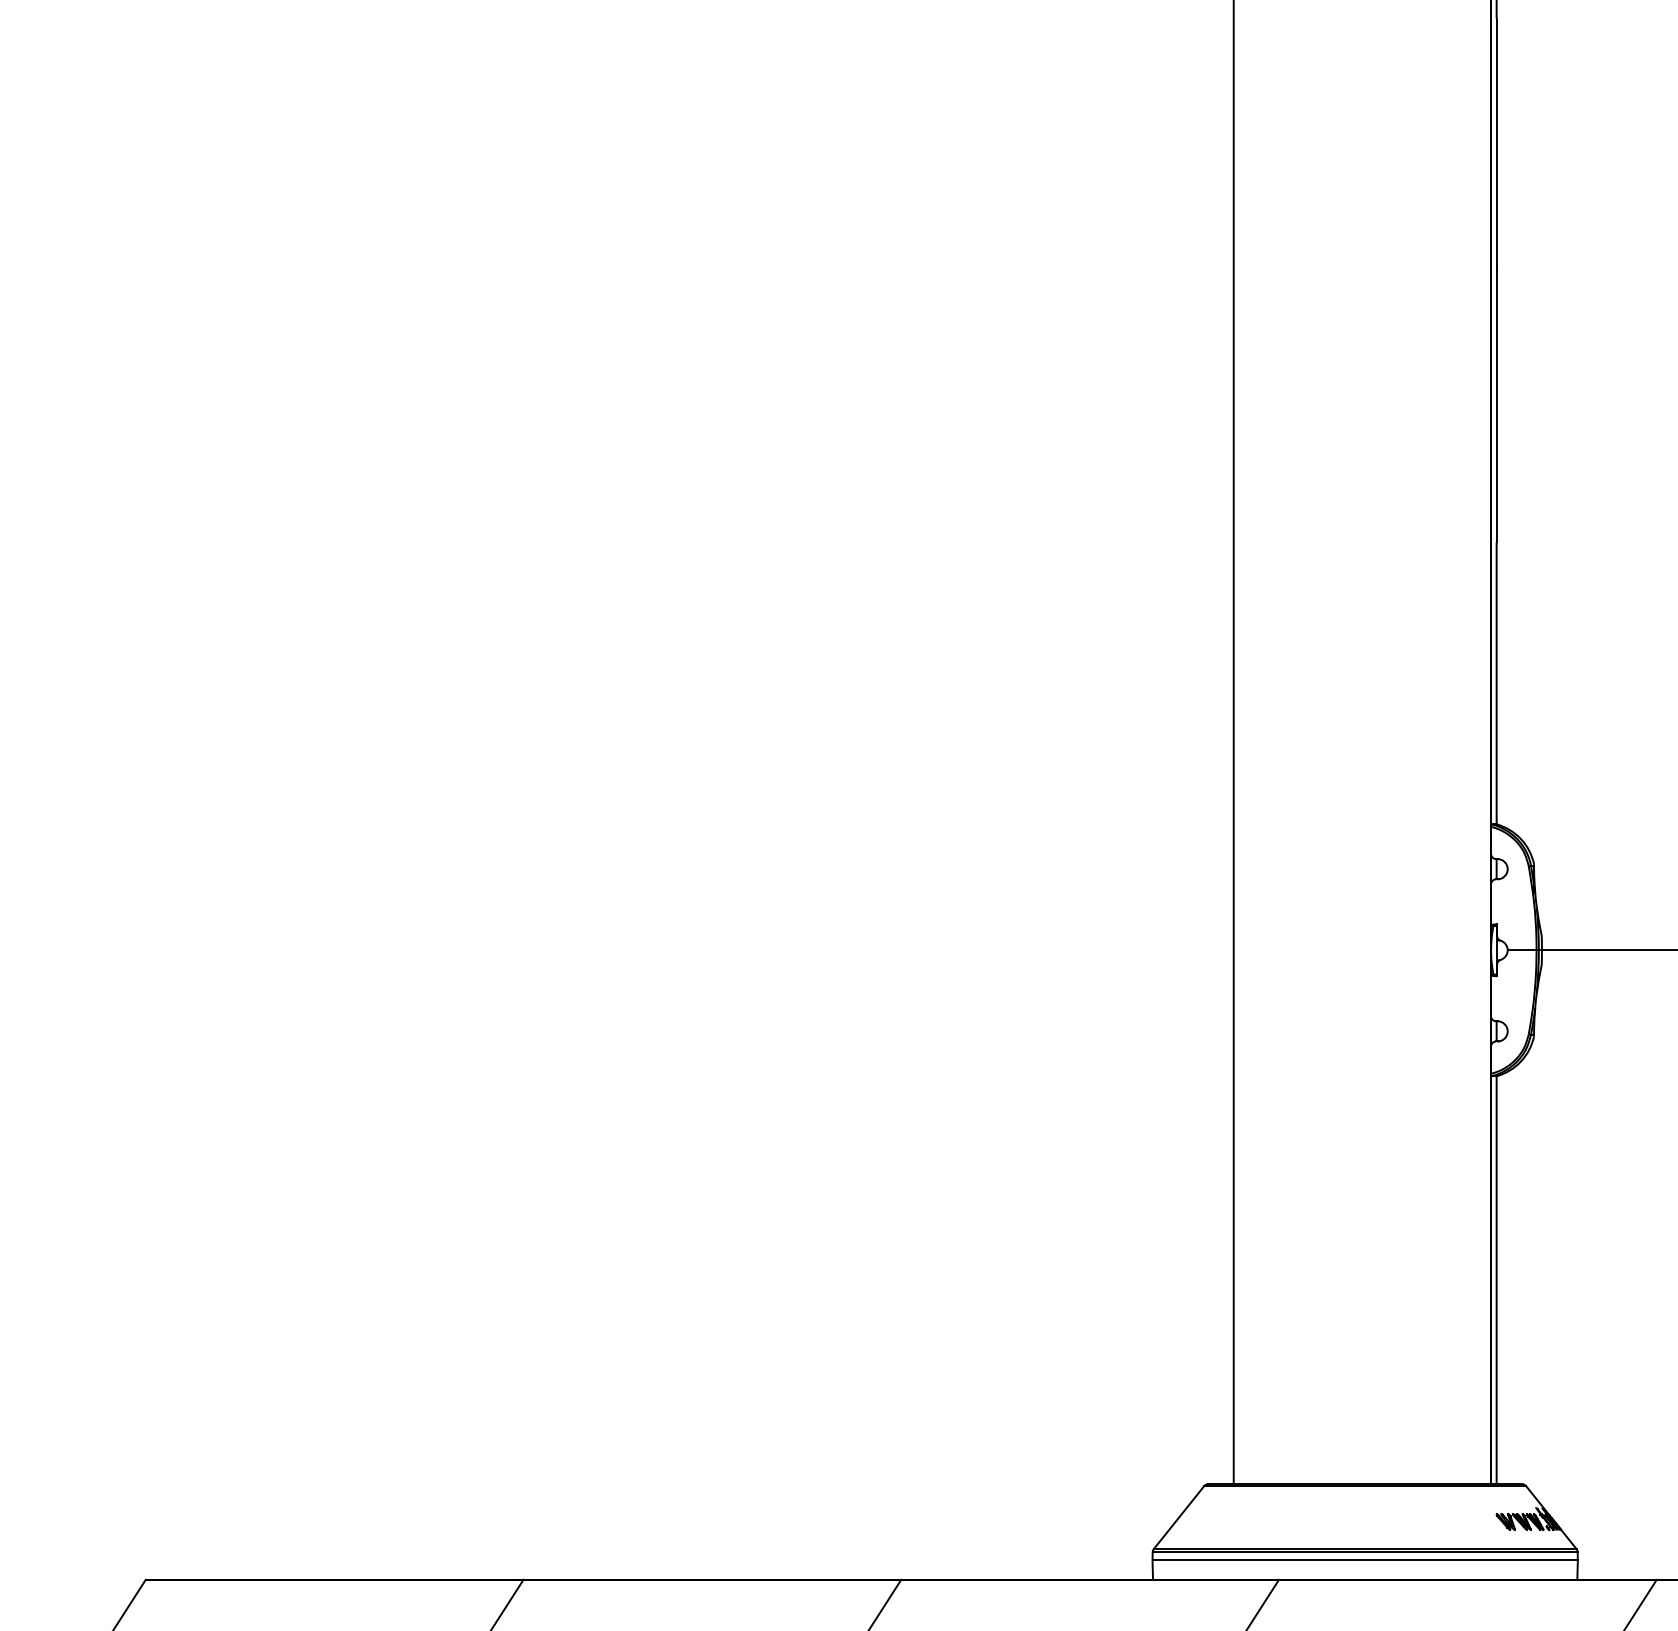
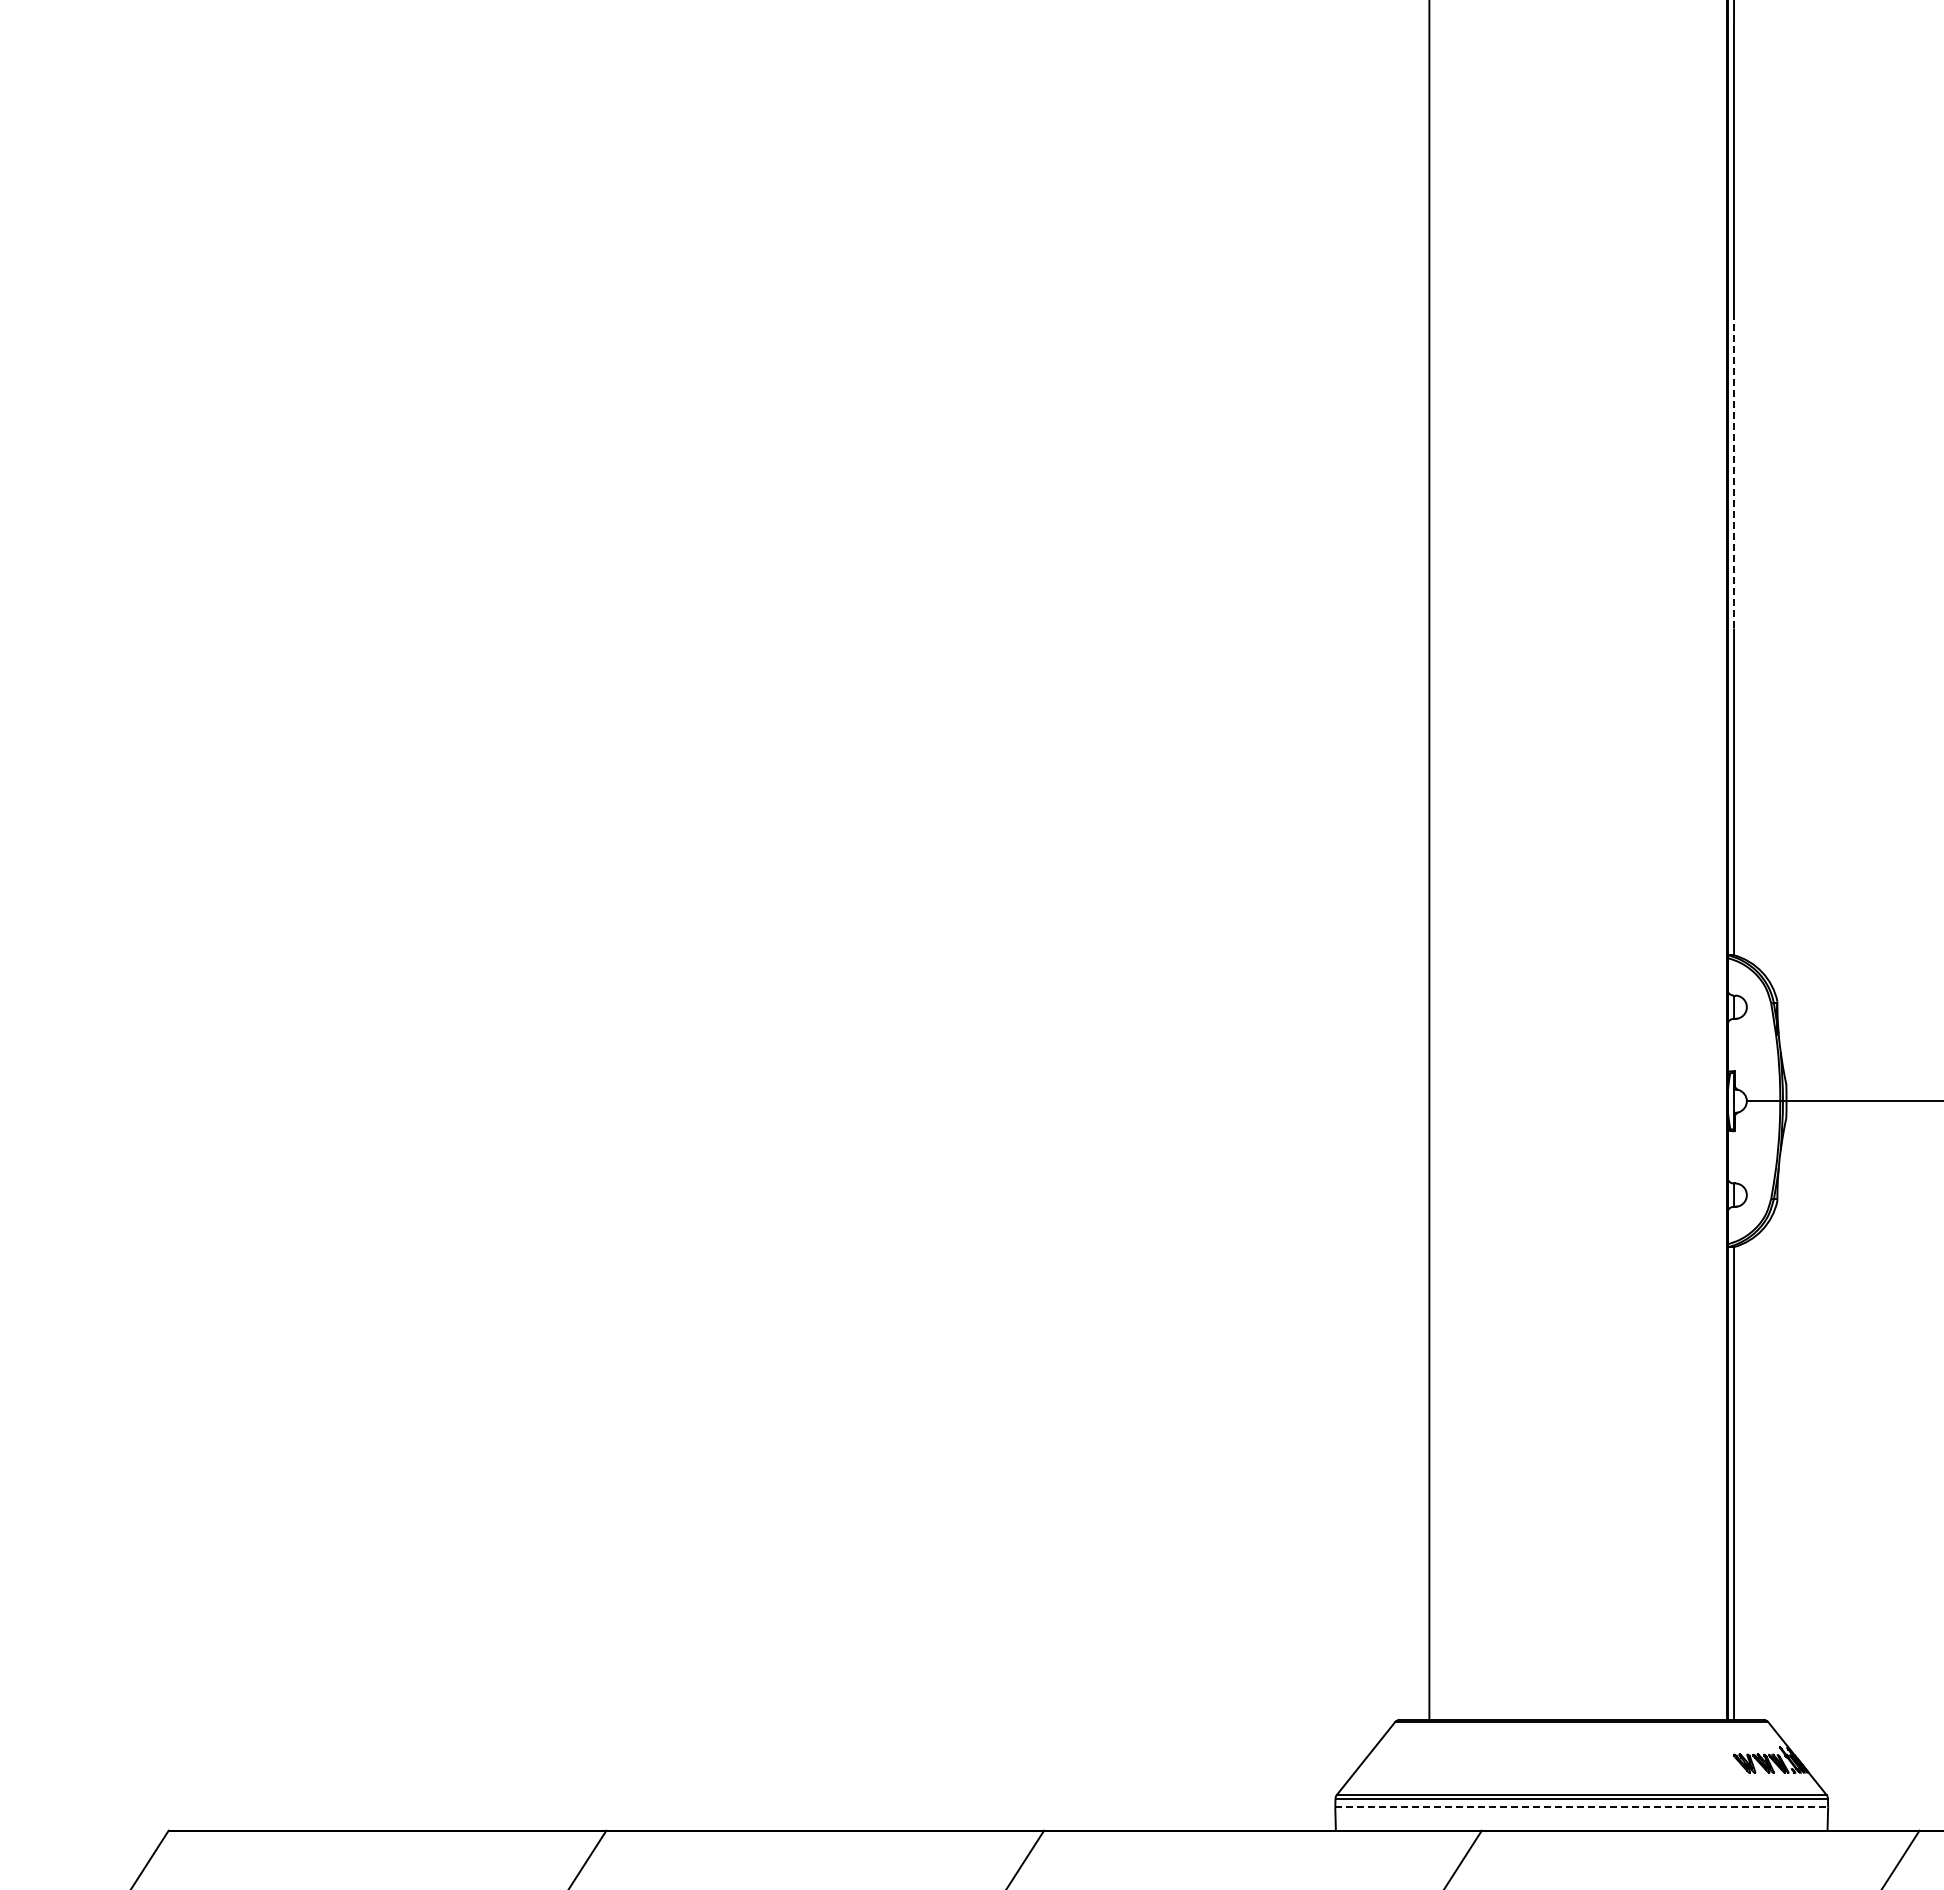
line: (1497, 406) -> (1734, 470), solid -> dashed
line: (1365, 1559) -> (1582, 1807), solid -> dashed

